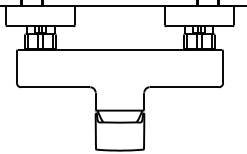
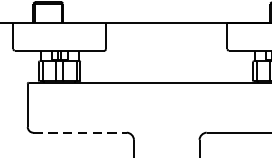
line: (55, 87) -> (79, 133), solid -> dashed

